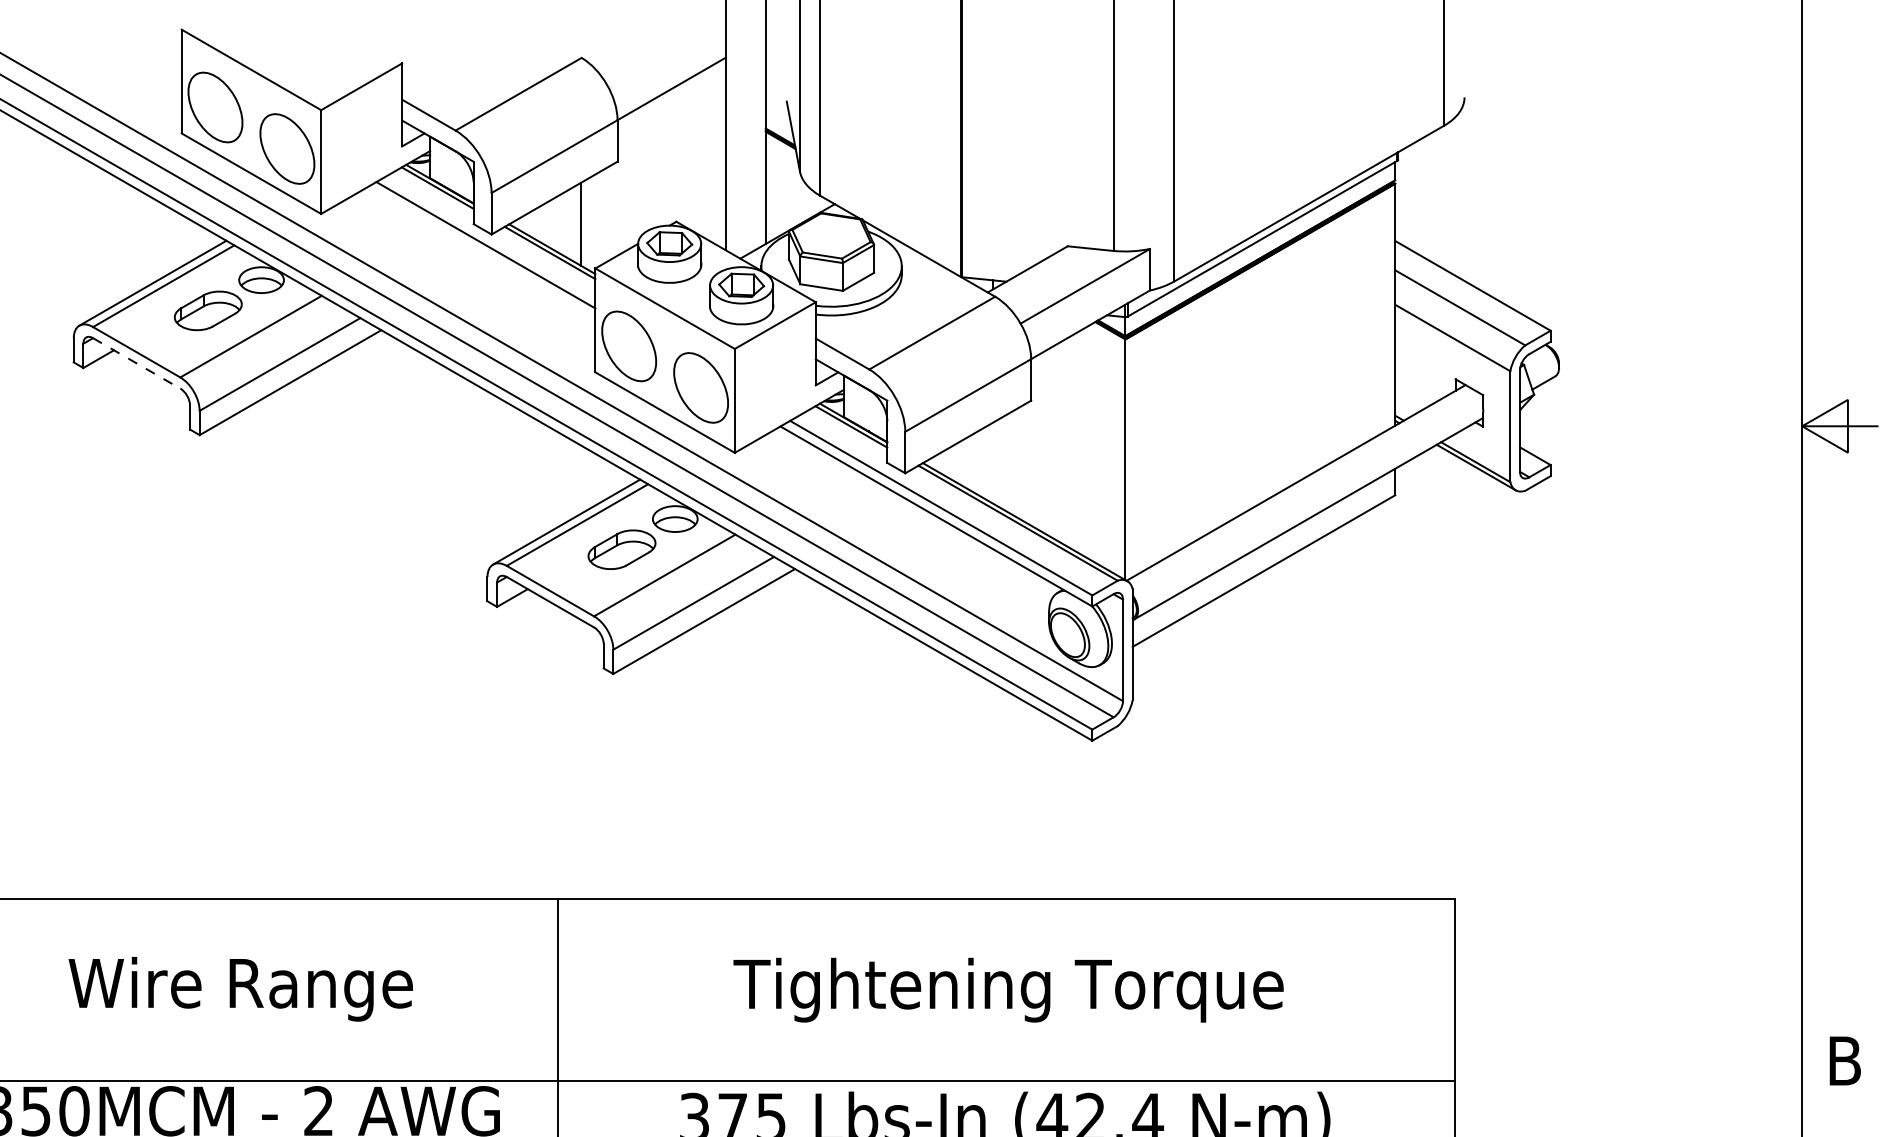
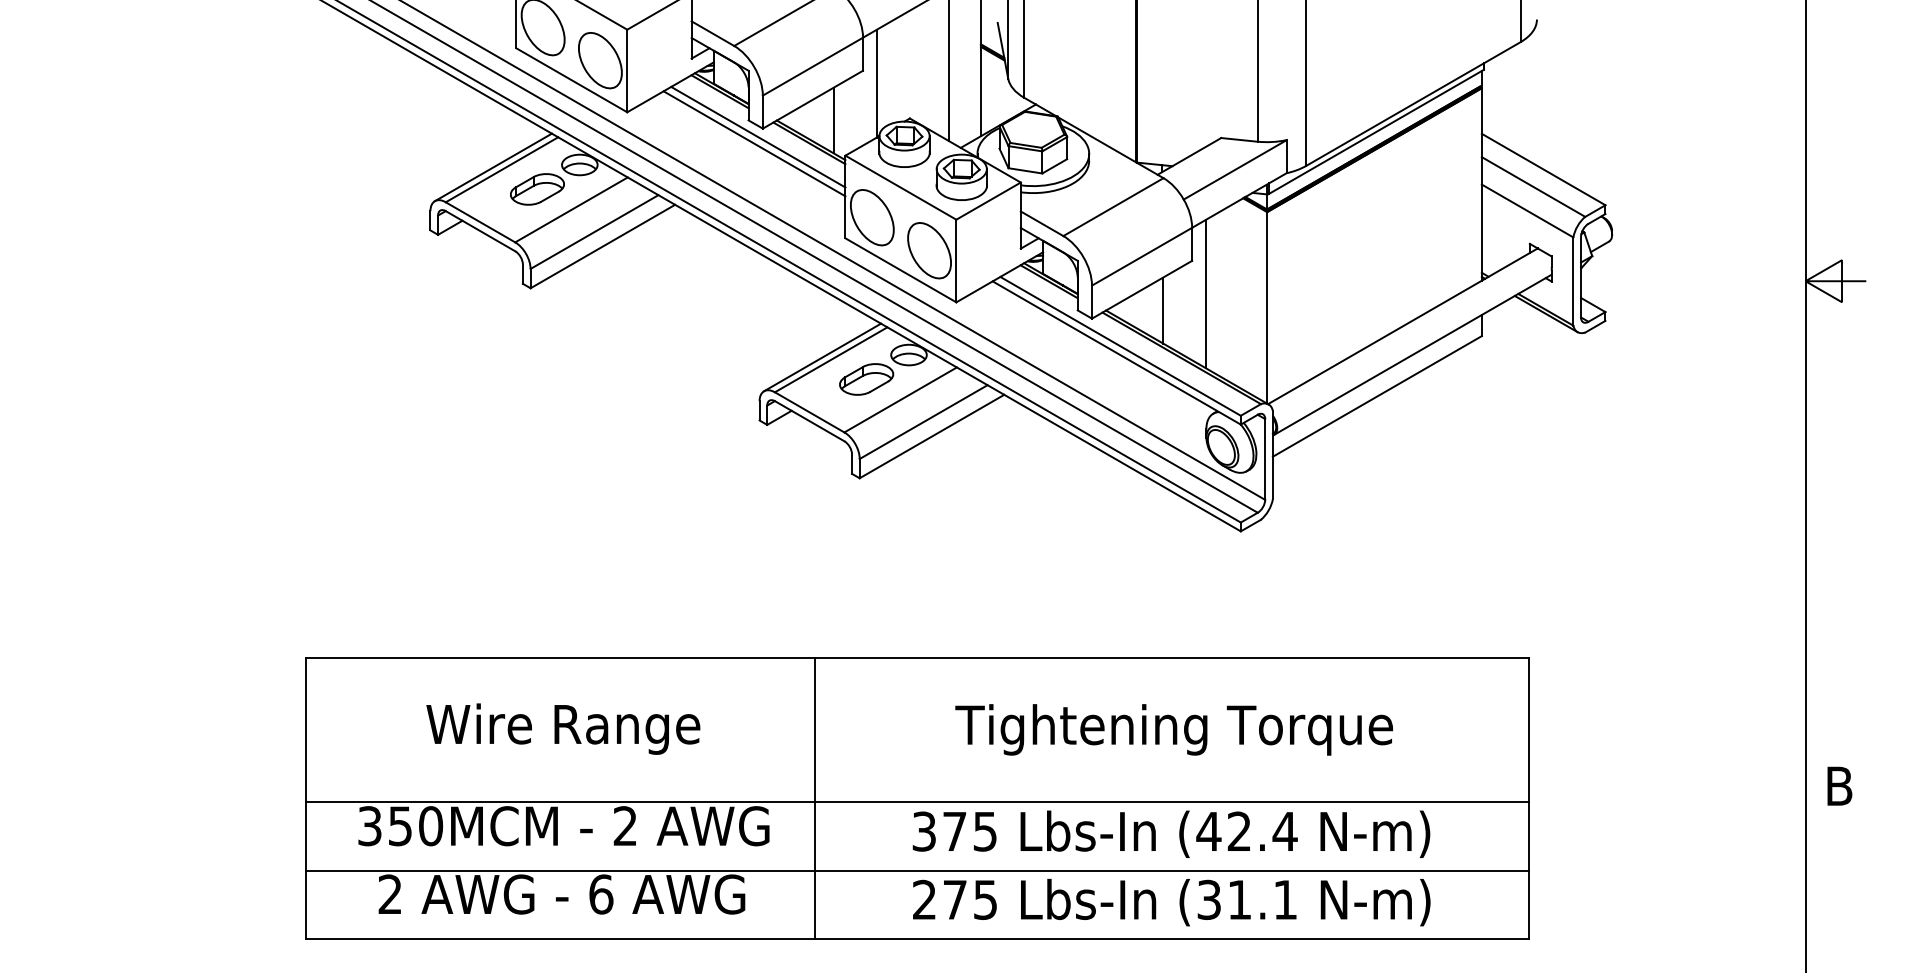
line: (634, 177) -> (876, 83), added
line: (481, 253) -> (754, 143), added
line: (136, 363) -> (480, 231), dashed -> solid
line: (1049, 441) -> (1206, 293), added
line: (995, 463) -> (1163, 310), added

